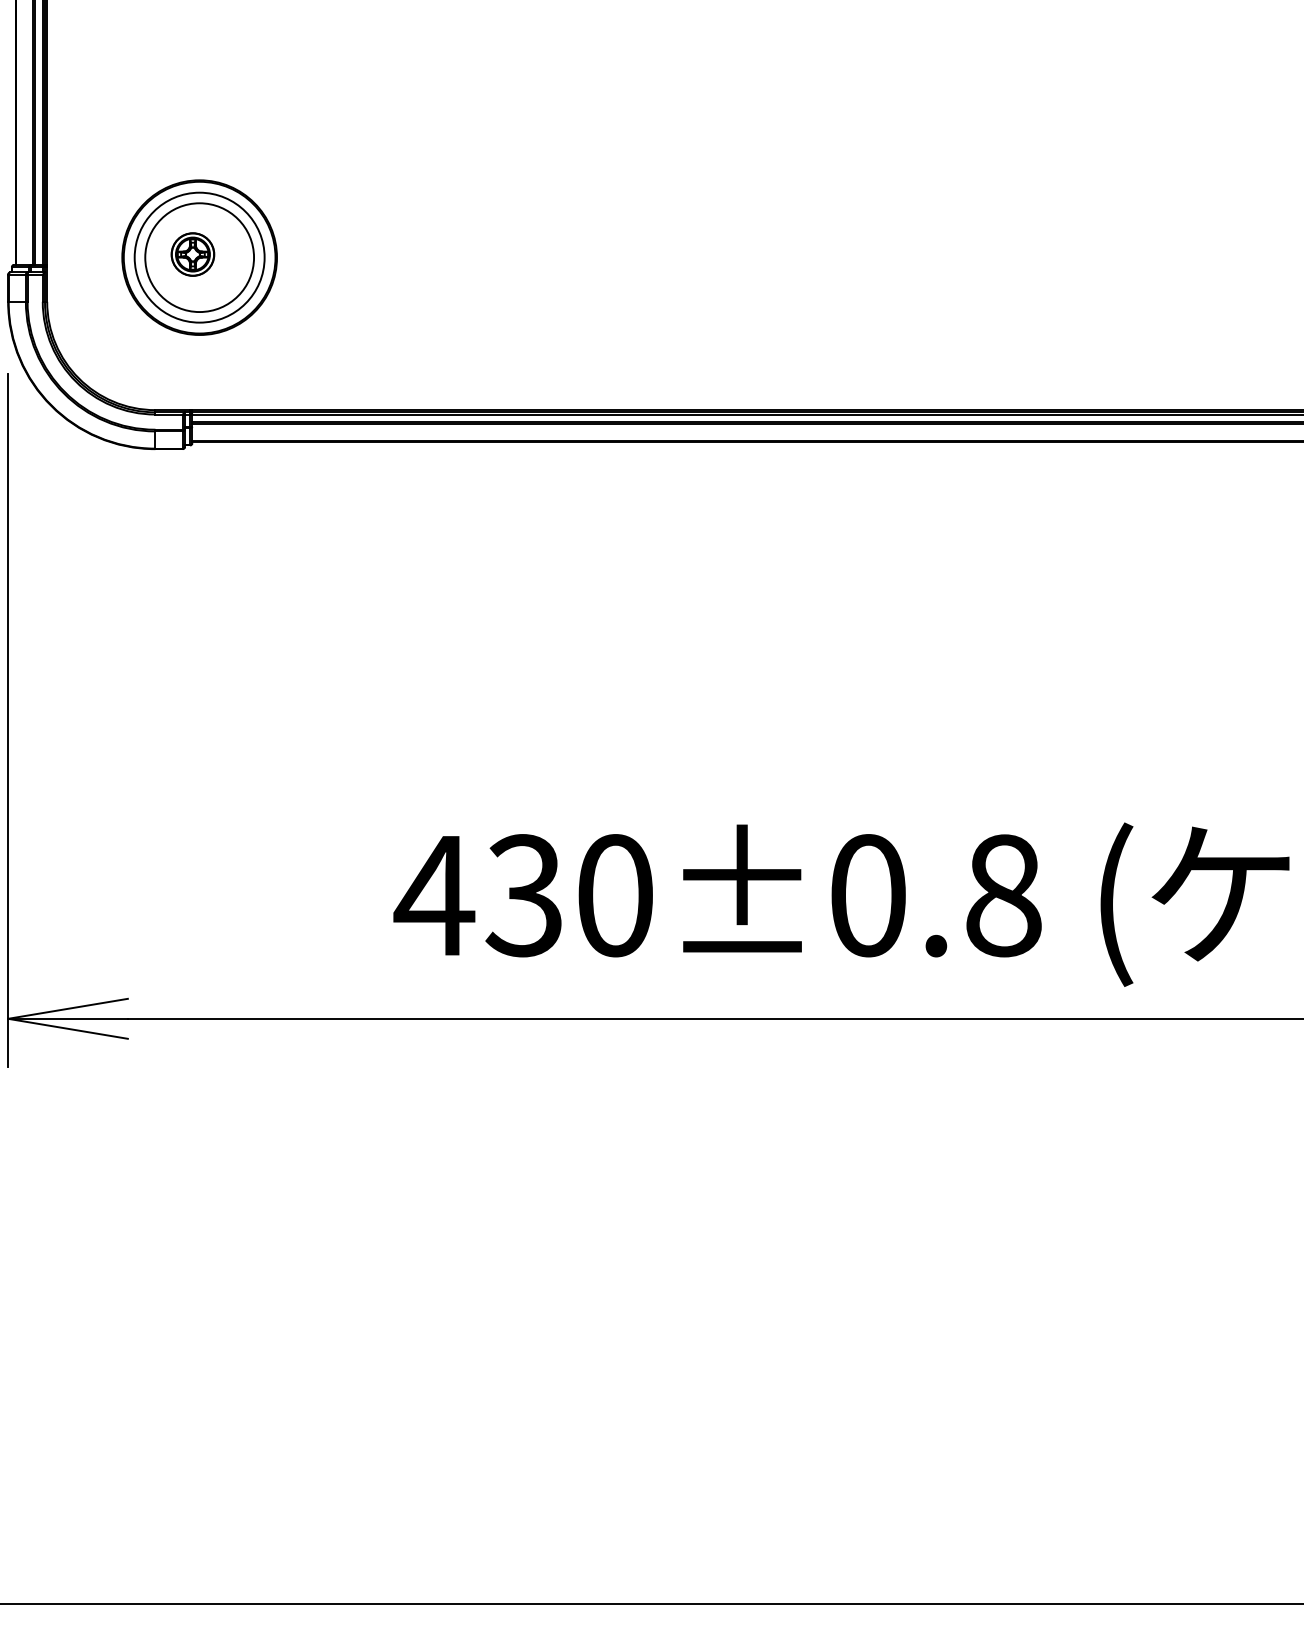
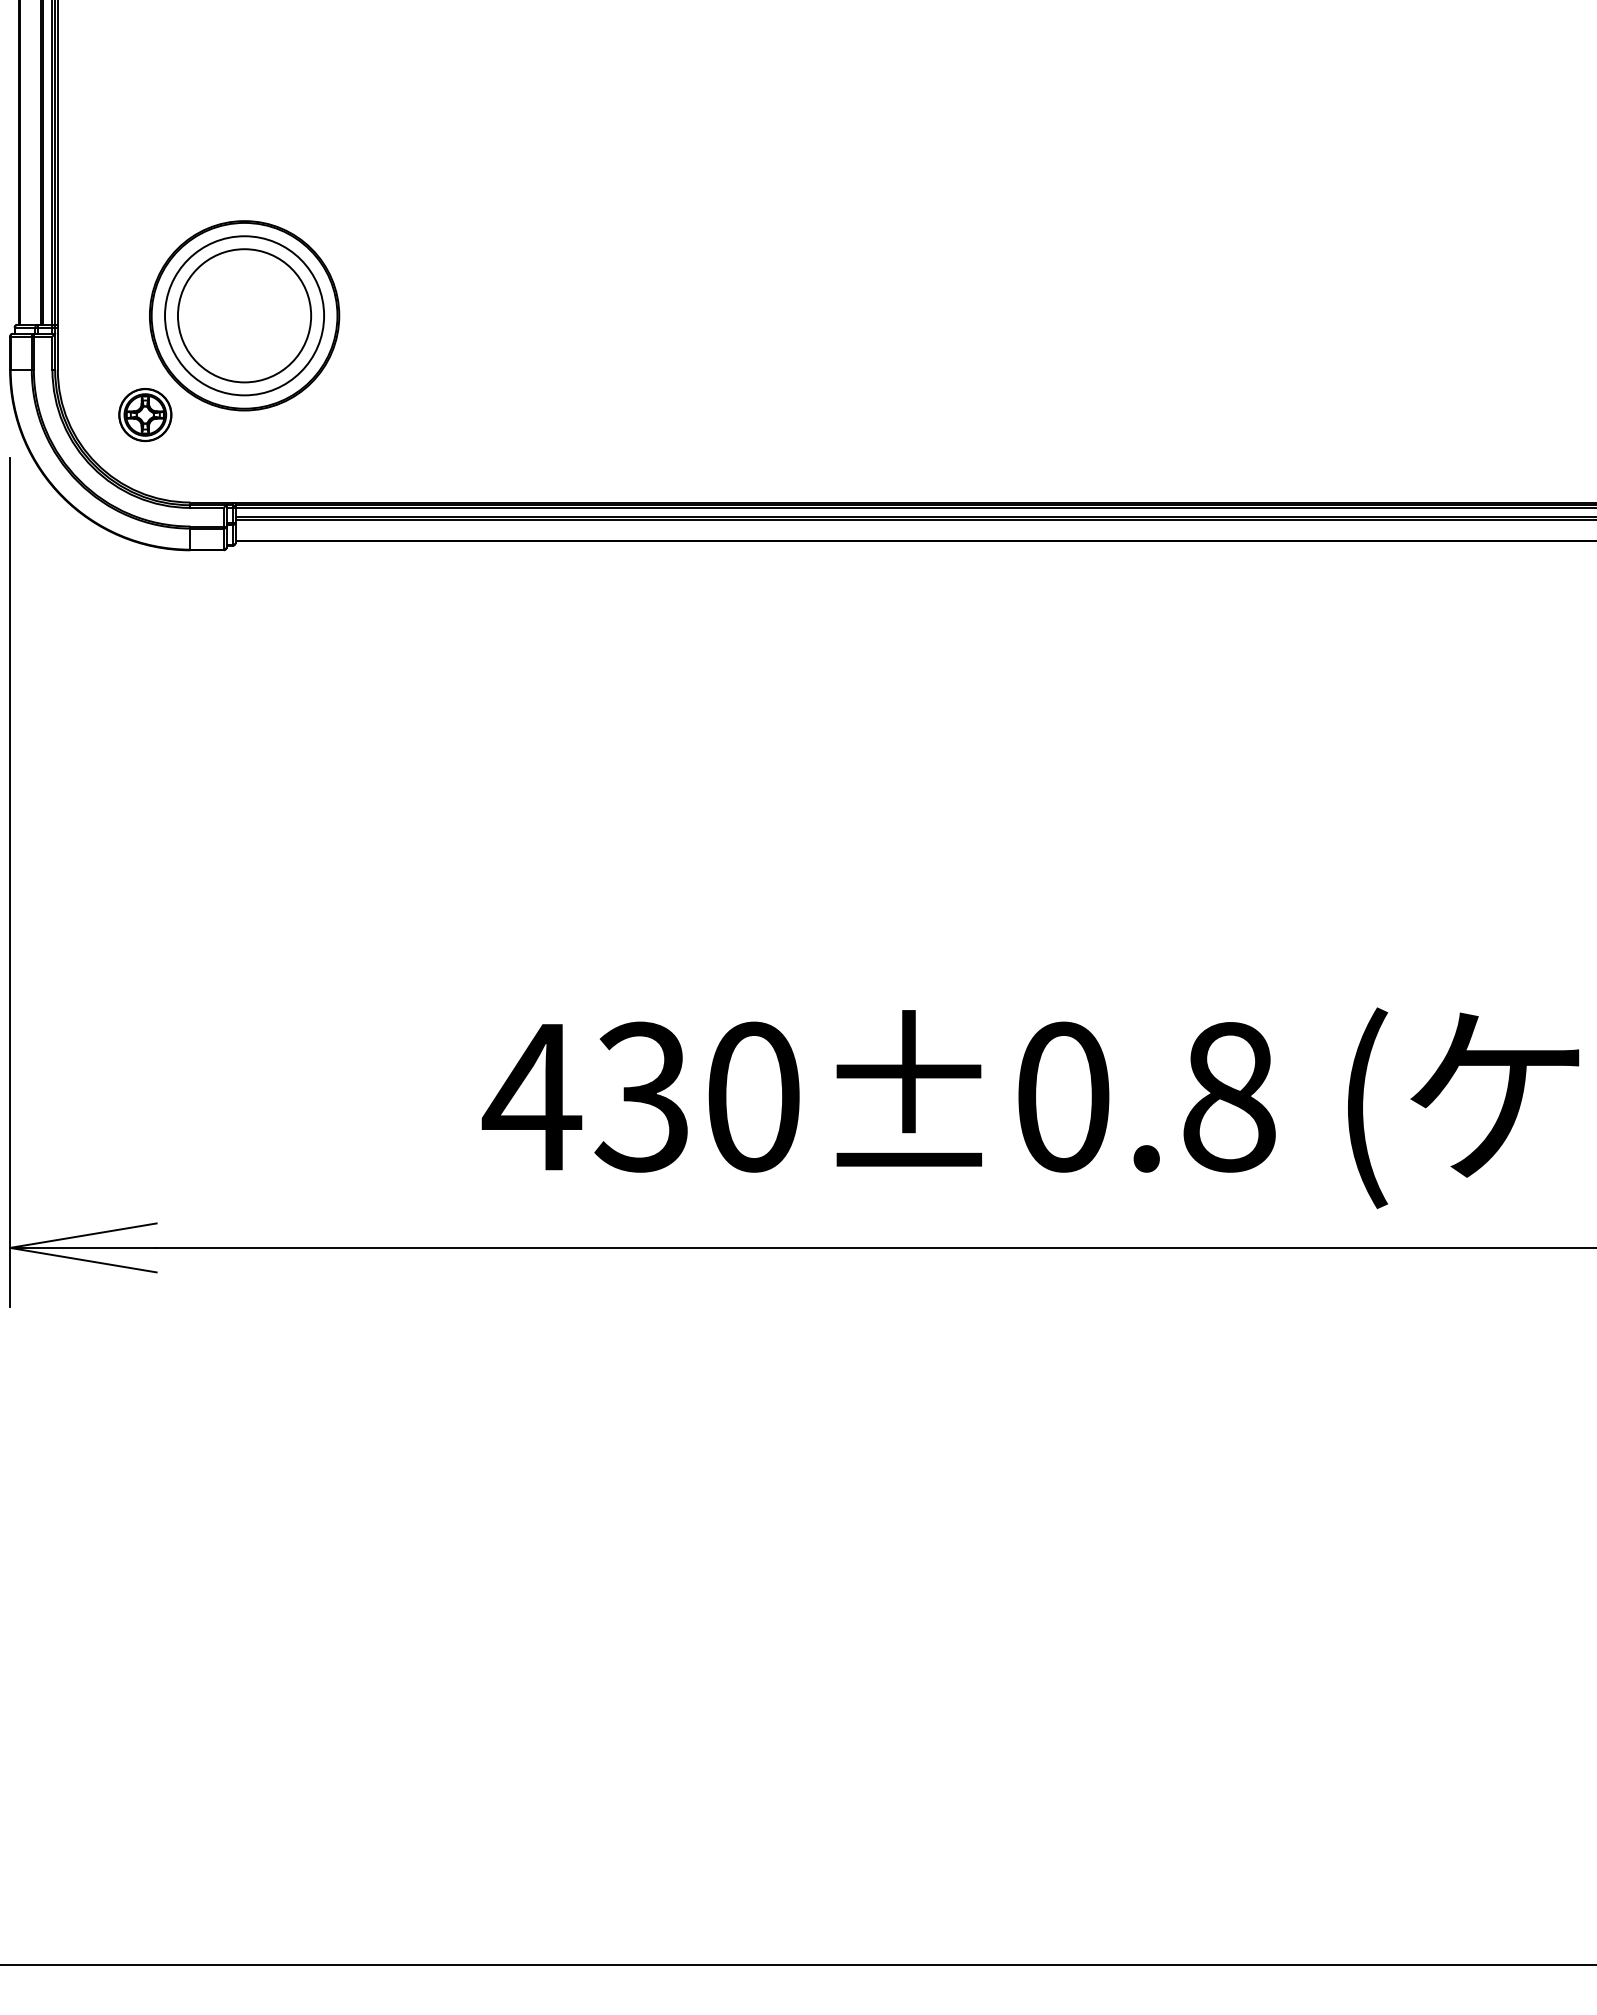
part: (193, 254) -> (145, 415), moved

